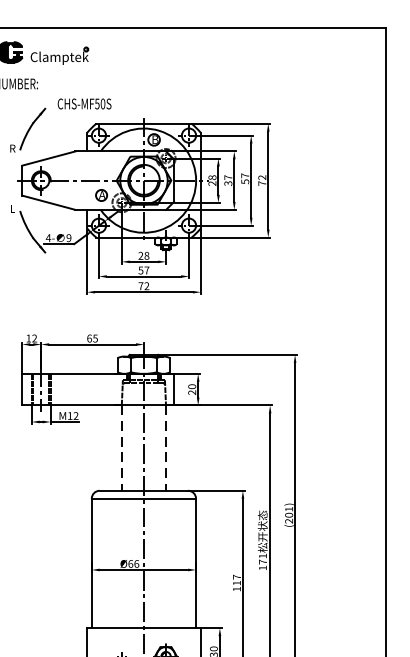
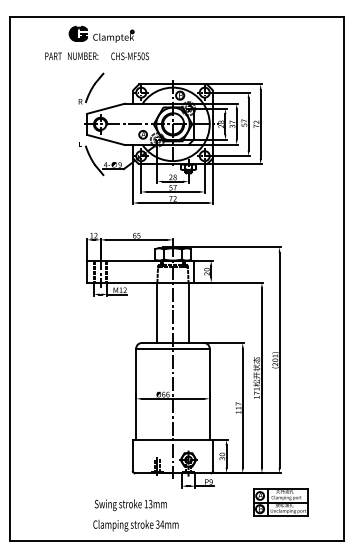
text: (83, 104) -> (129, 56), moved
line: (121, 448) -> (157, 313), dashed -> solid
line: (165, 448) -> (188, 313), dashed -> solid

